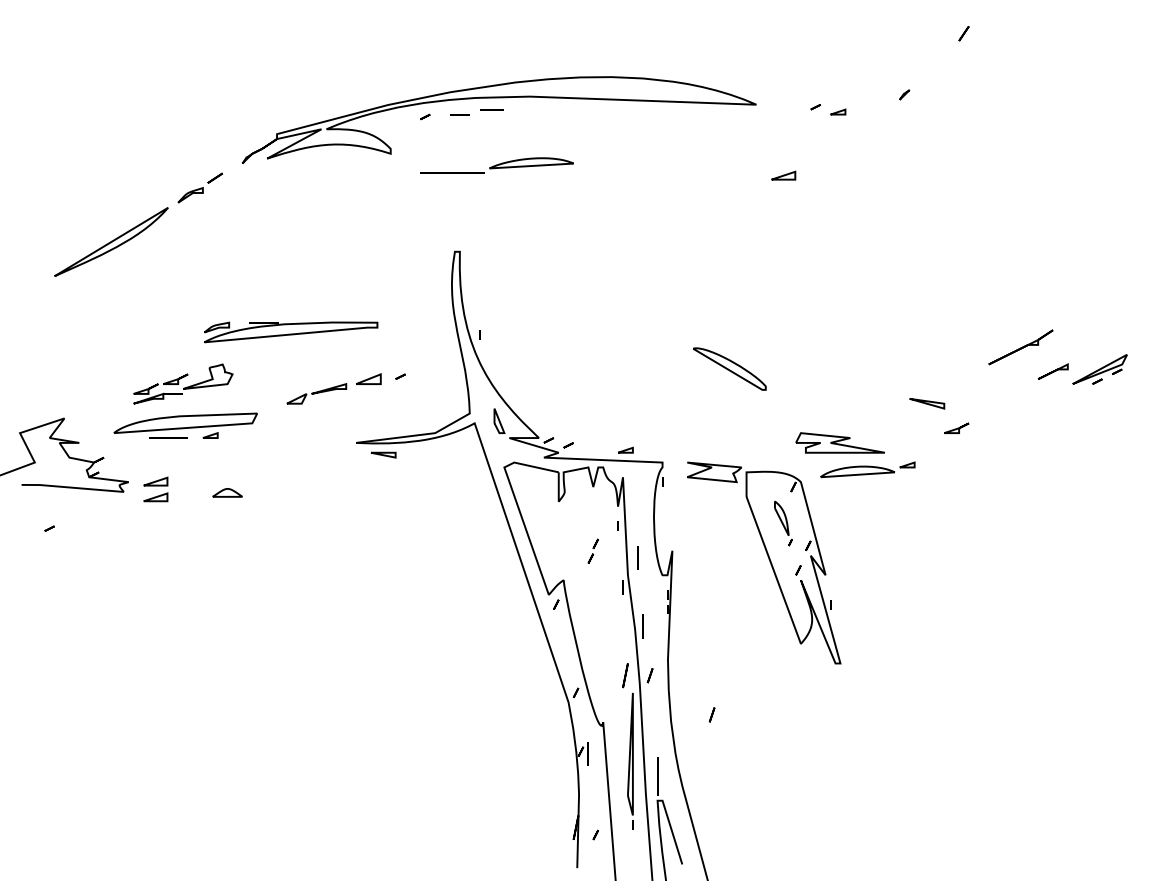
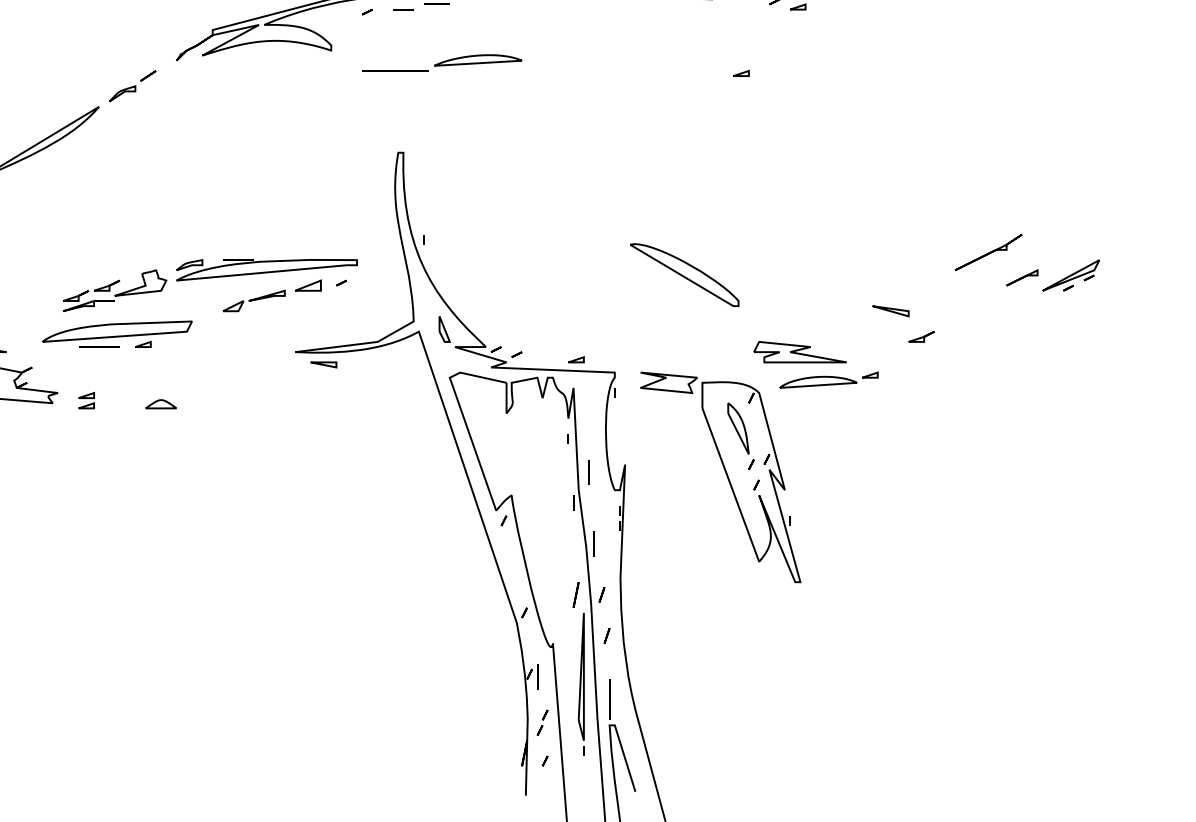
part: (783, 175) -> (740, 73), size x0.62
part: (291, 332) -> (267, 270), moved
part: (729, 368) -> (684, 274), size x1.43
part: (156, 489) -> (86, 400), size x0.62
part: (783, 523) -> (740, 436), size x1.43
part: (592, 550) -> (541, 721), moved
line: (711, 714) -> (606, 635), moved

